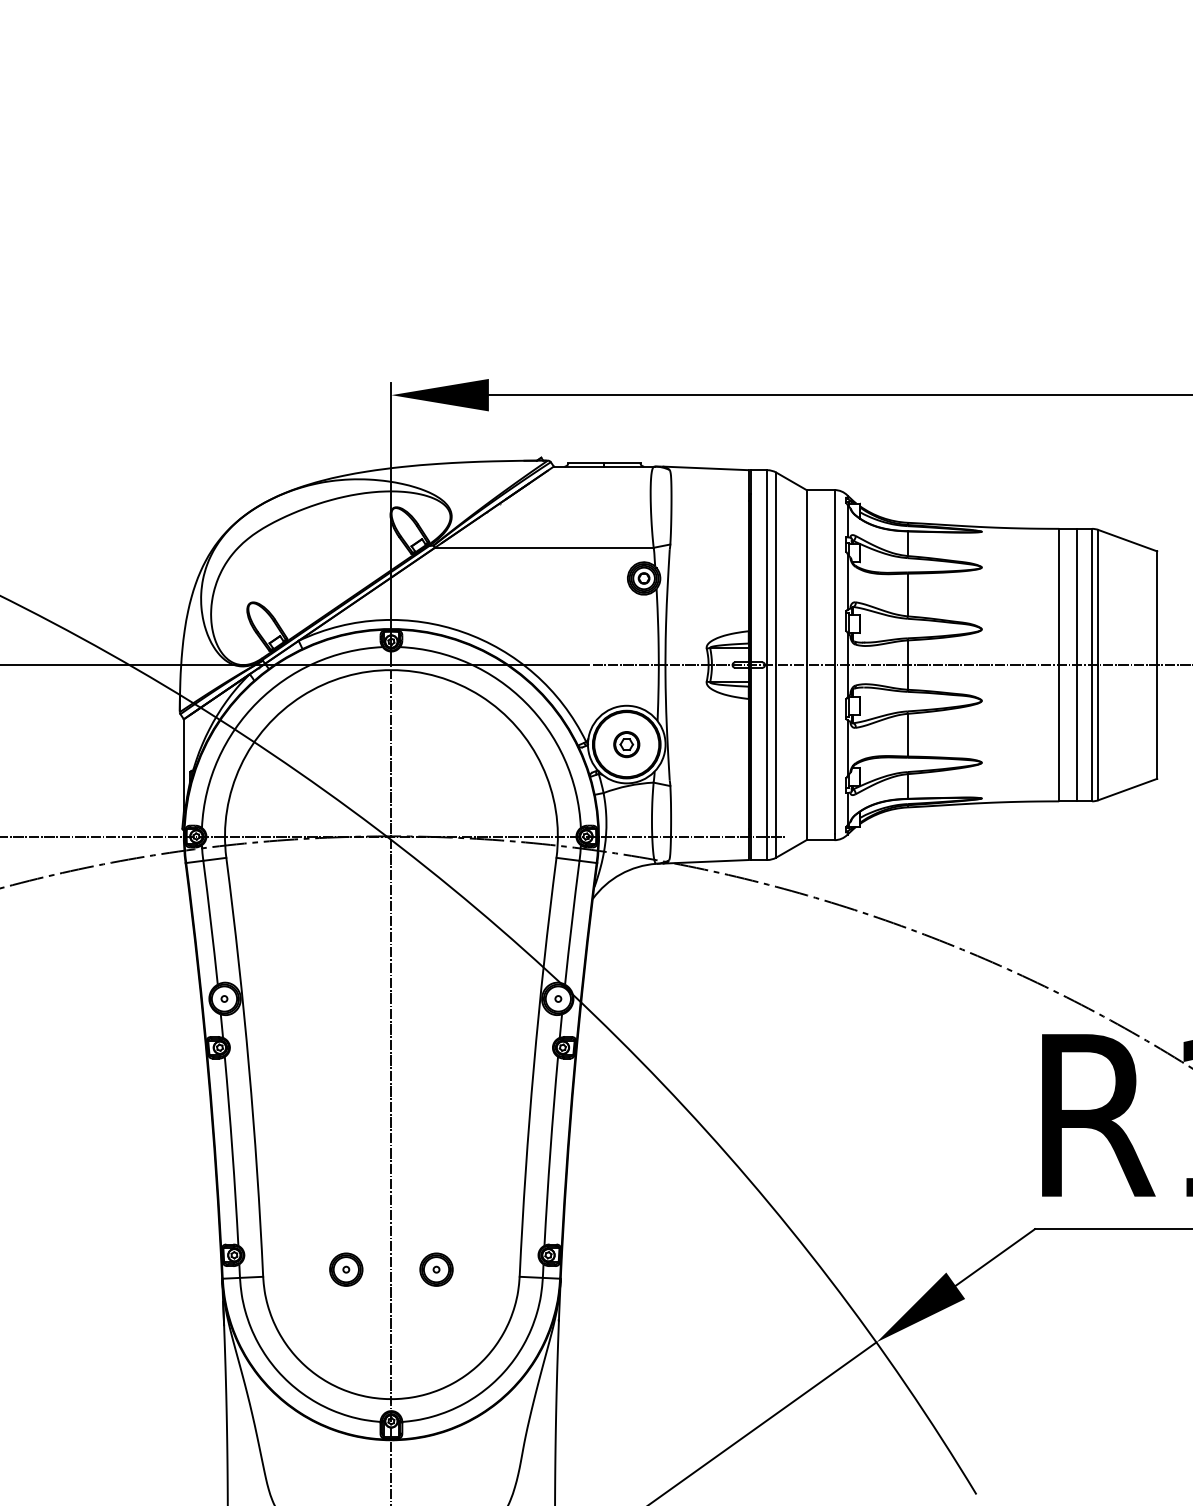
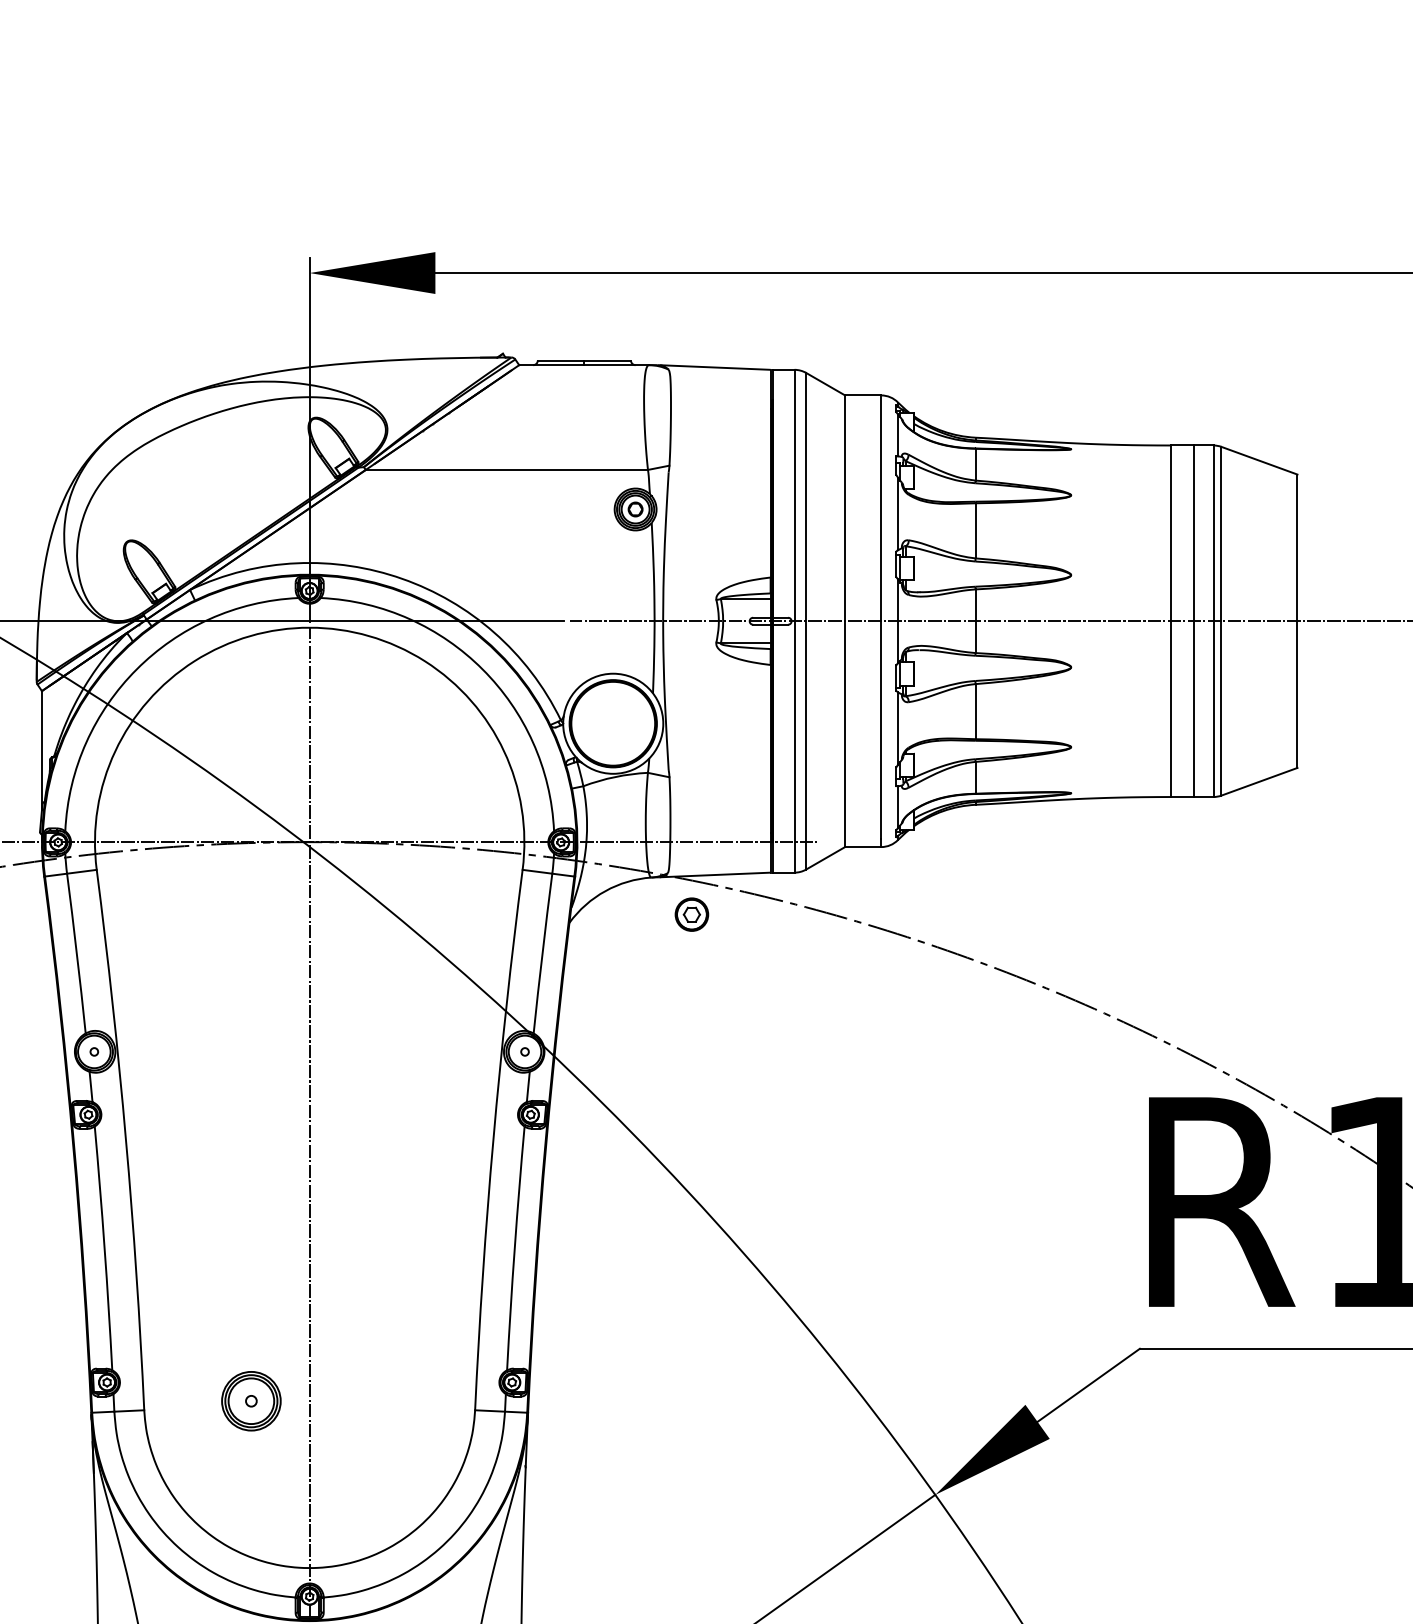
part: (626, 744) -> (691, 914), moved
part: (346, 1269) -> (251, 1400), size x1.4
part: (436, 1269) -> (367, 1400), removed

